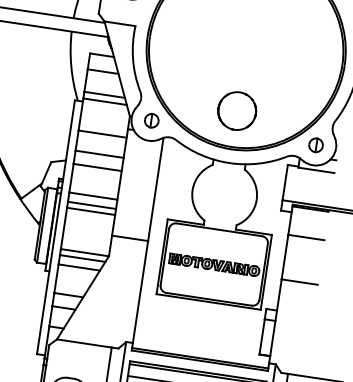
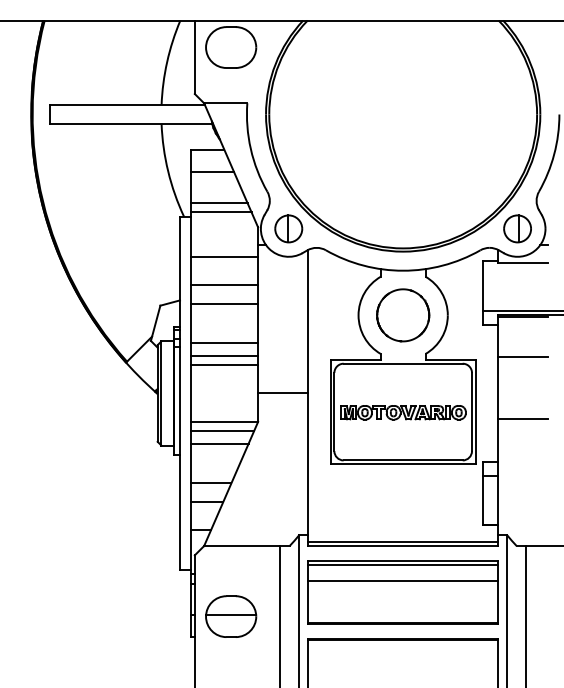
part: (237, 111) -> (403, 315), moved
part: (151, 120) -> (288, 228), size x1.43
part: (316, 145) -> (517, 228), size x1.43

